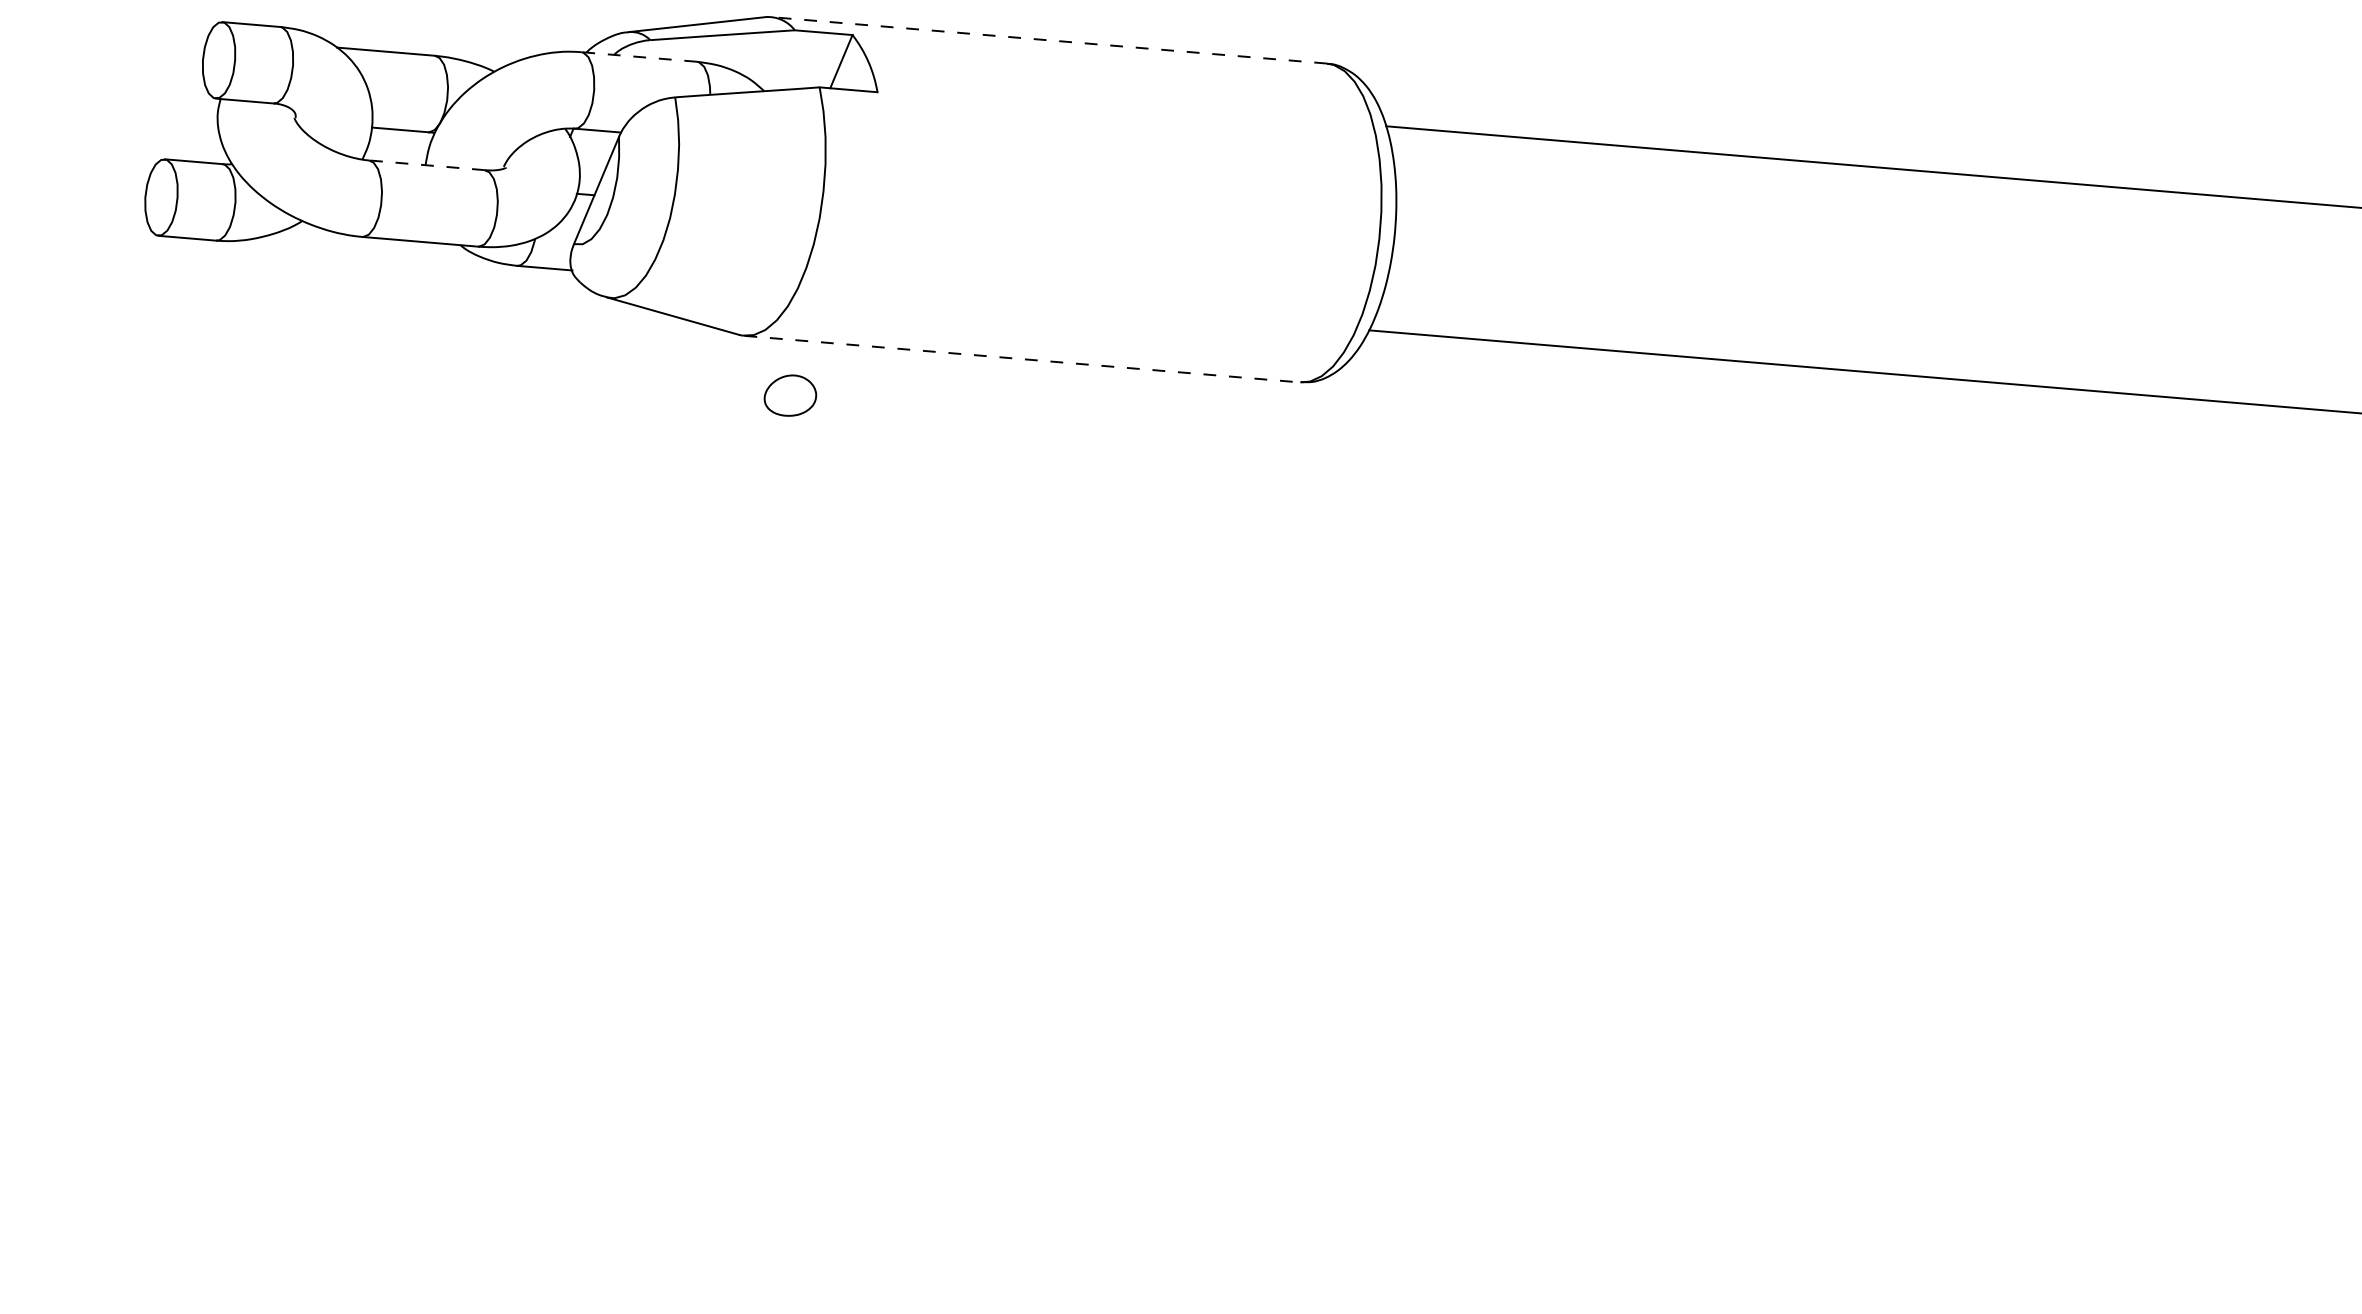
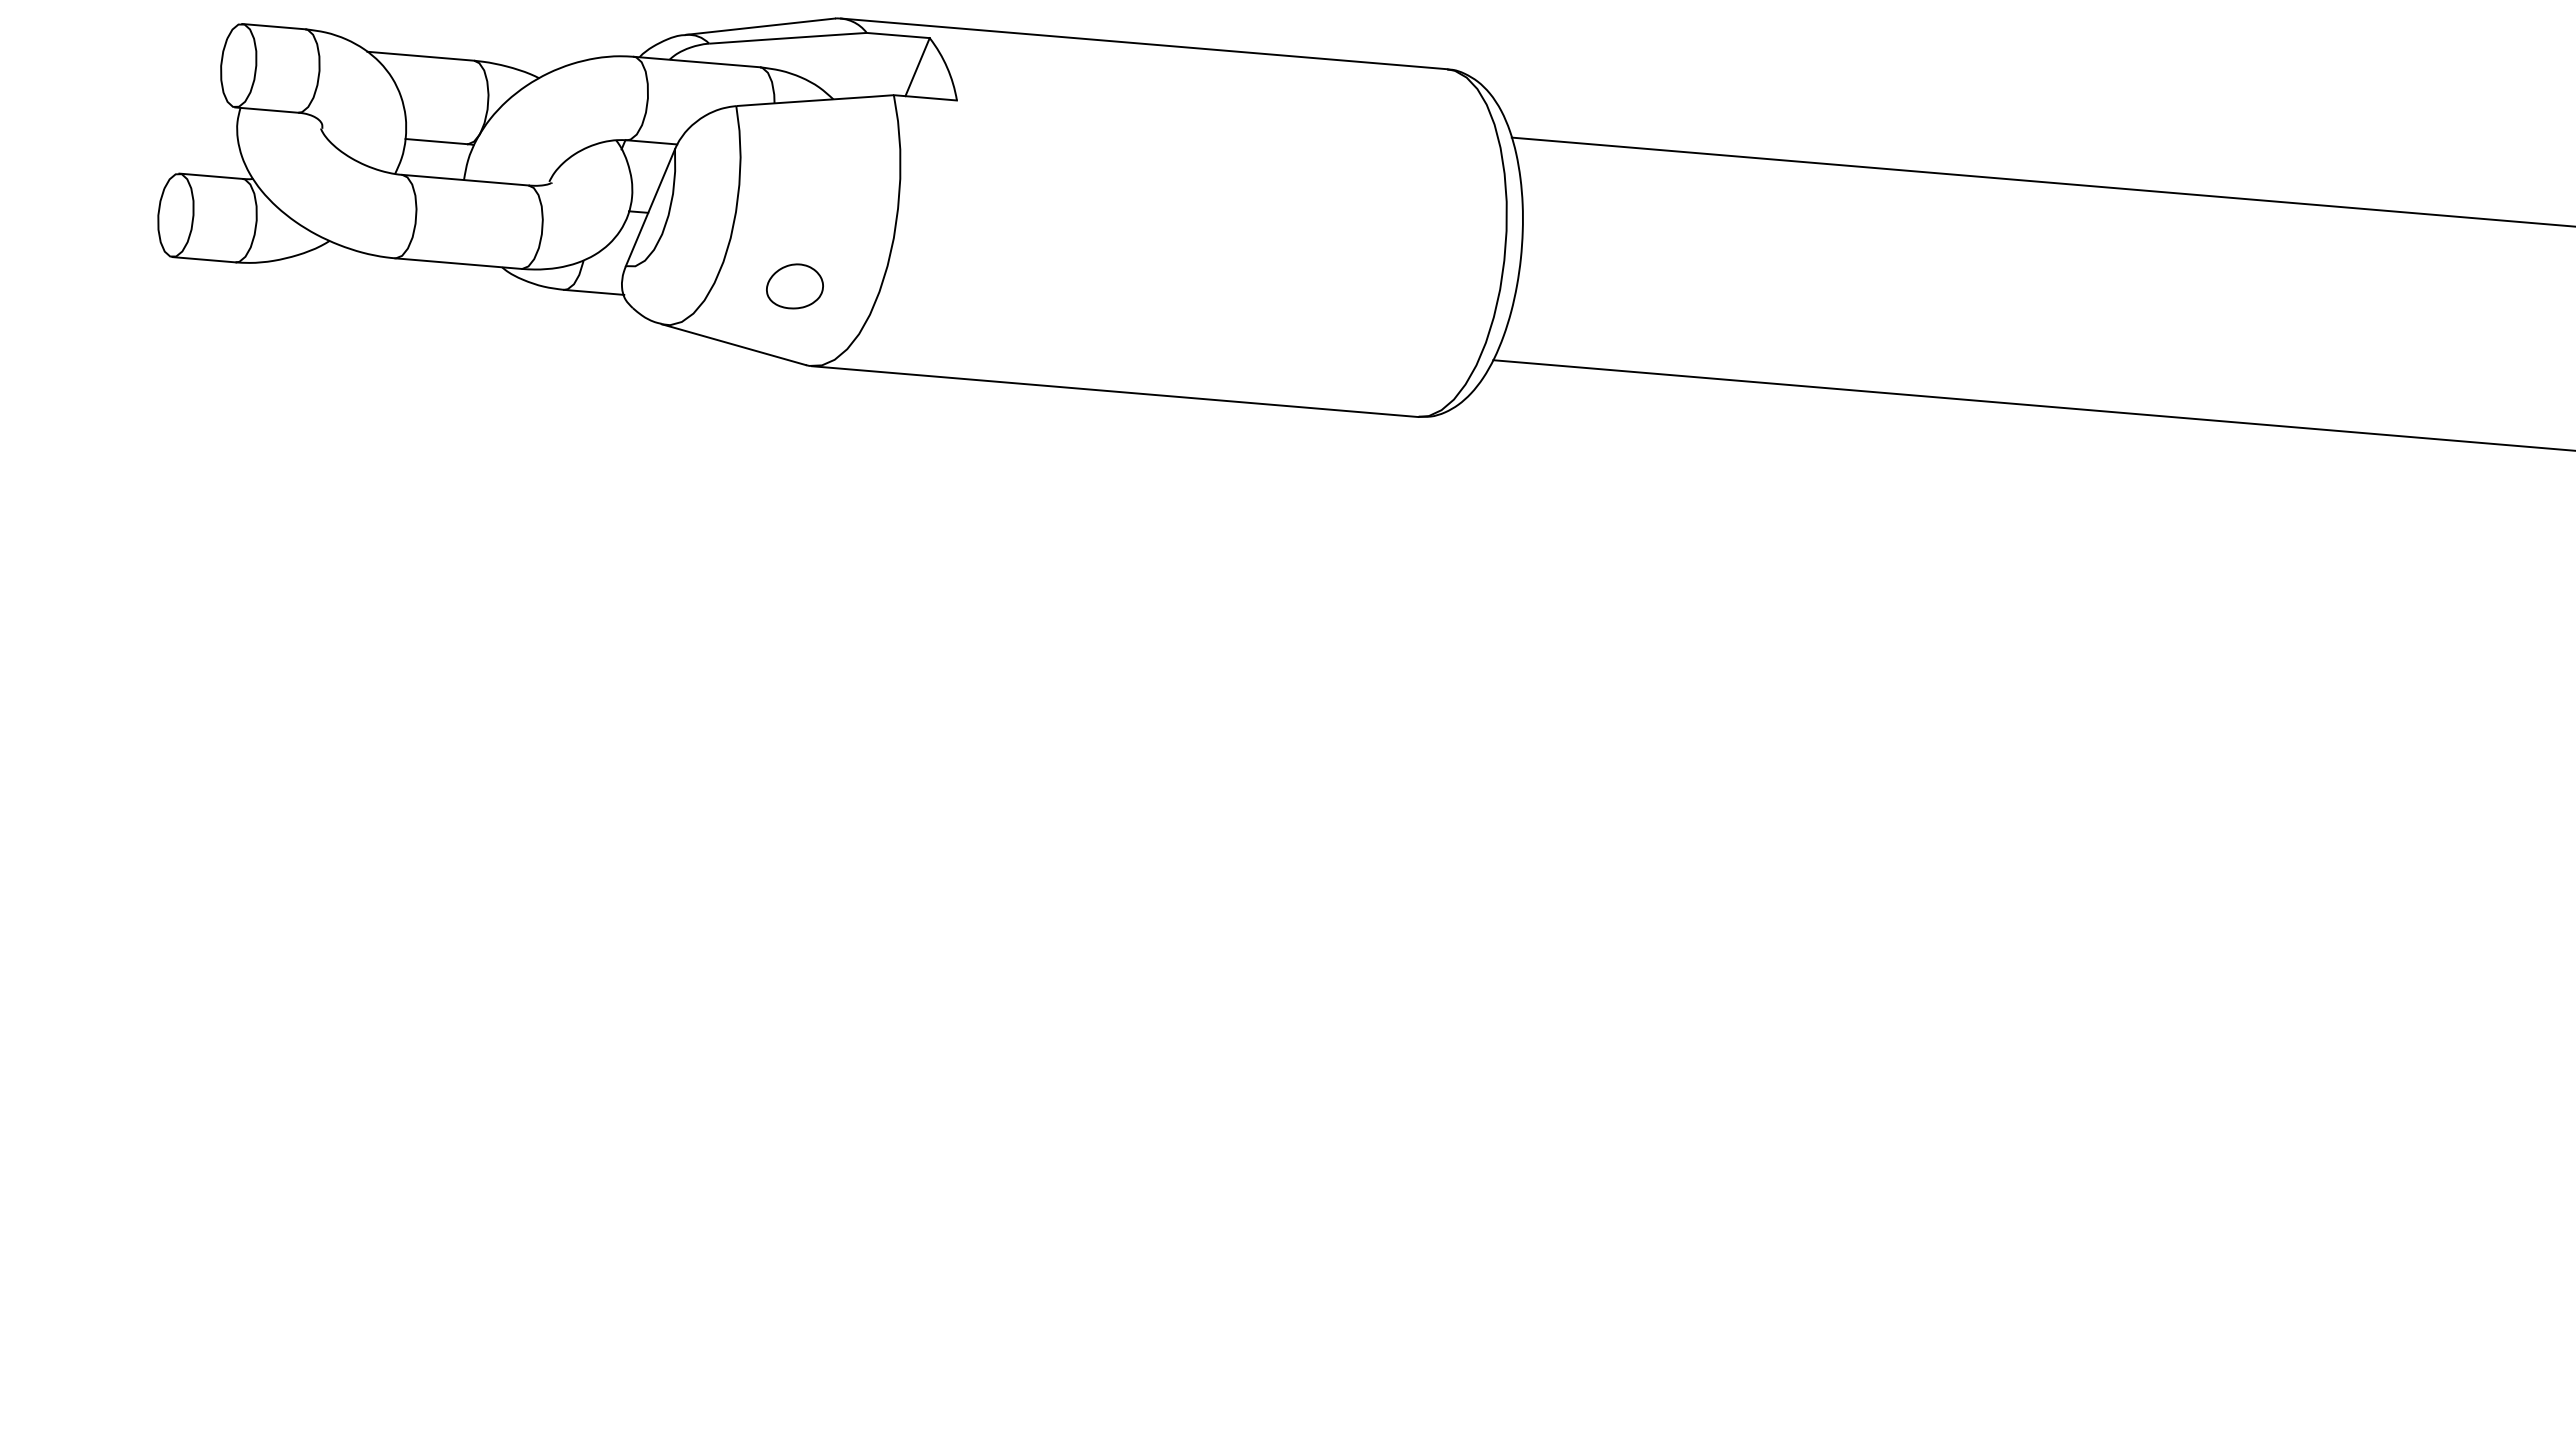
line: (1048, 39) -> (1143, 43), dashed -> solid
line: (638, 57) -> (696, 62), dashed -> solid
line: (426, 165) -> (464, 180), dashed -> solid
line: (1022, 359) -> (1115, 391), dashed -> solid
part: (789, 395) -> (794, 286), moved

